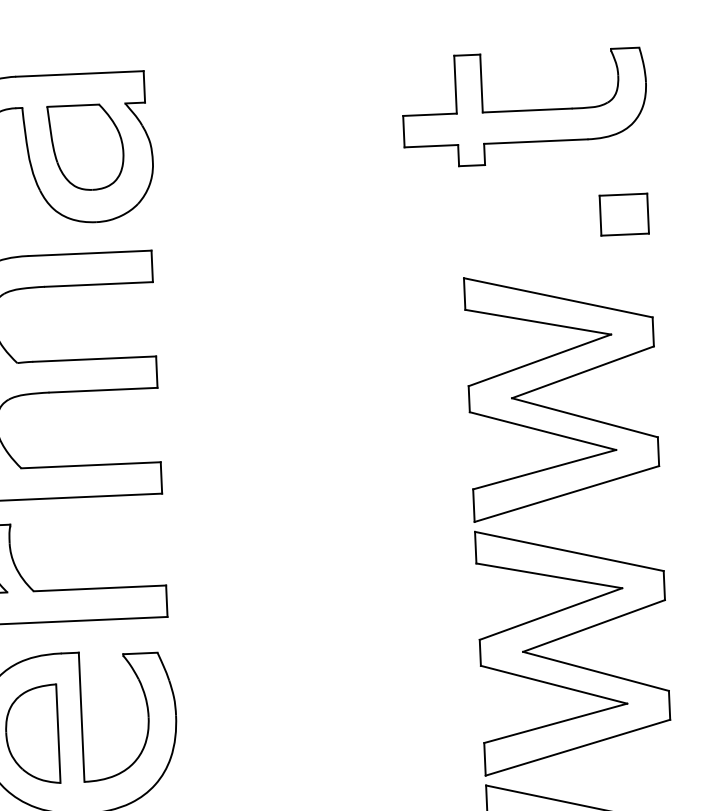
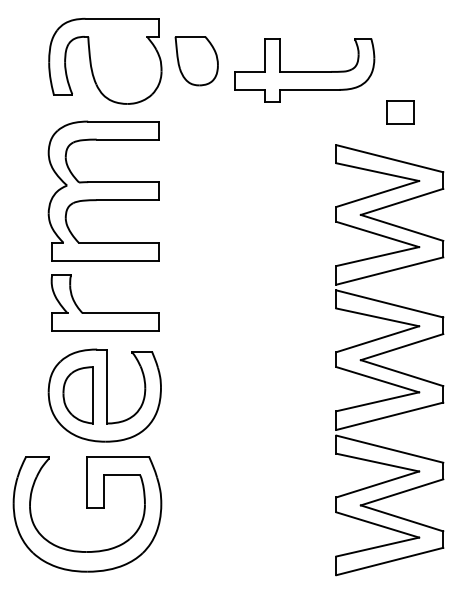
part: (524, 108) -> (304, 70), moved
part: (85, 148) -> (196, 61), moved
part: (624, 214) -> (400, 112), moved

